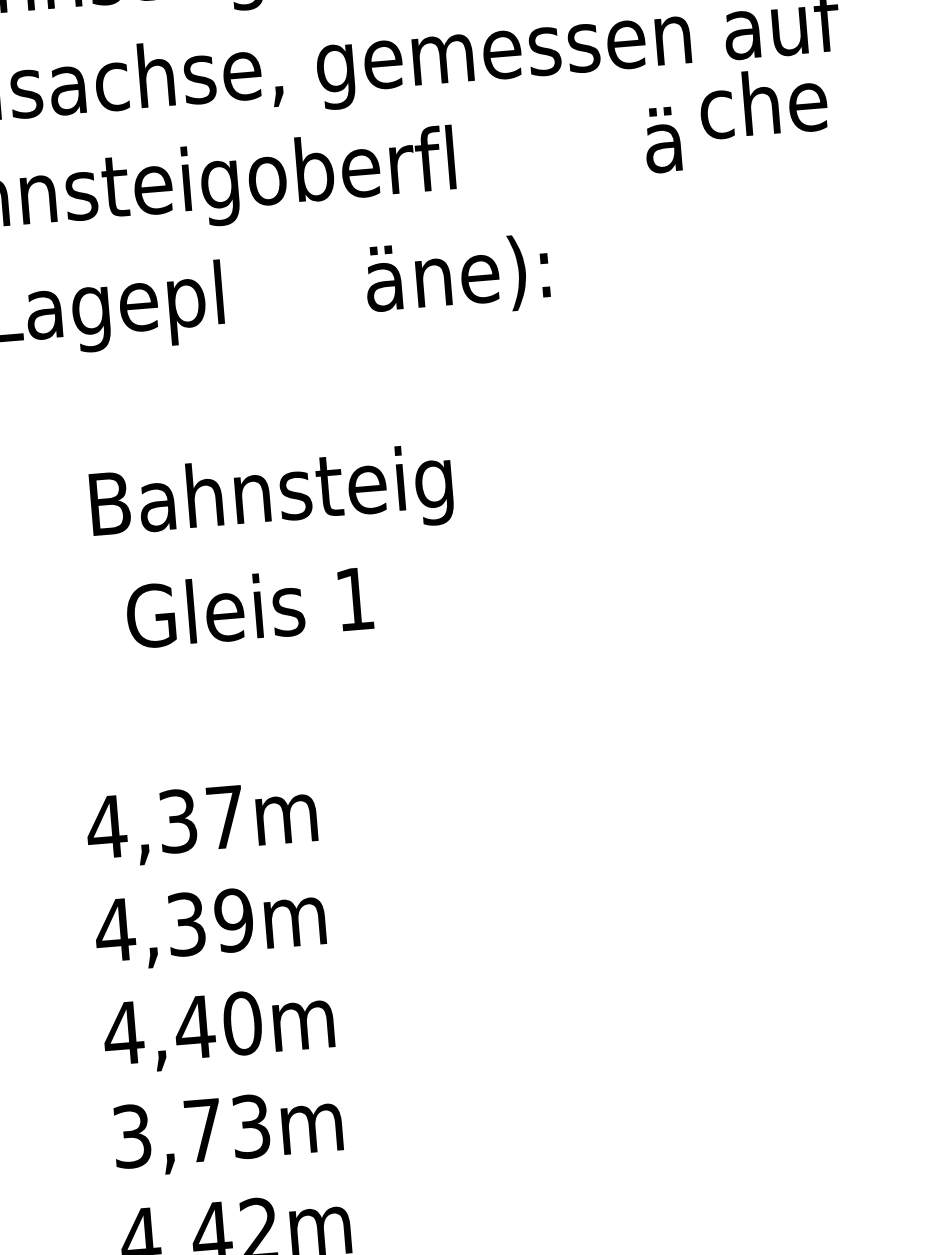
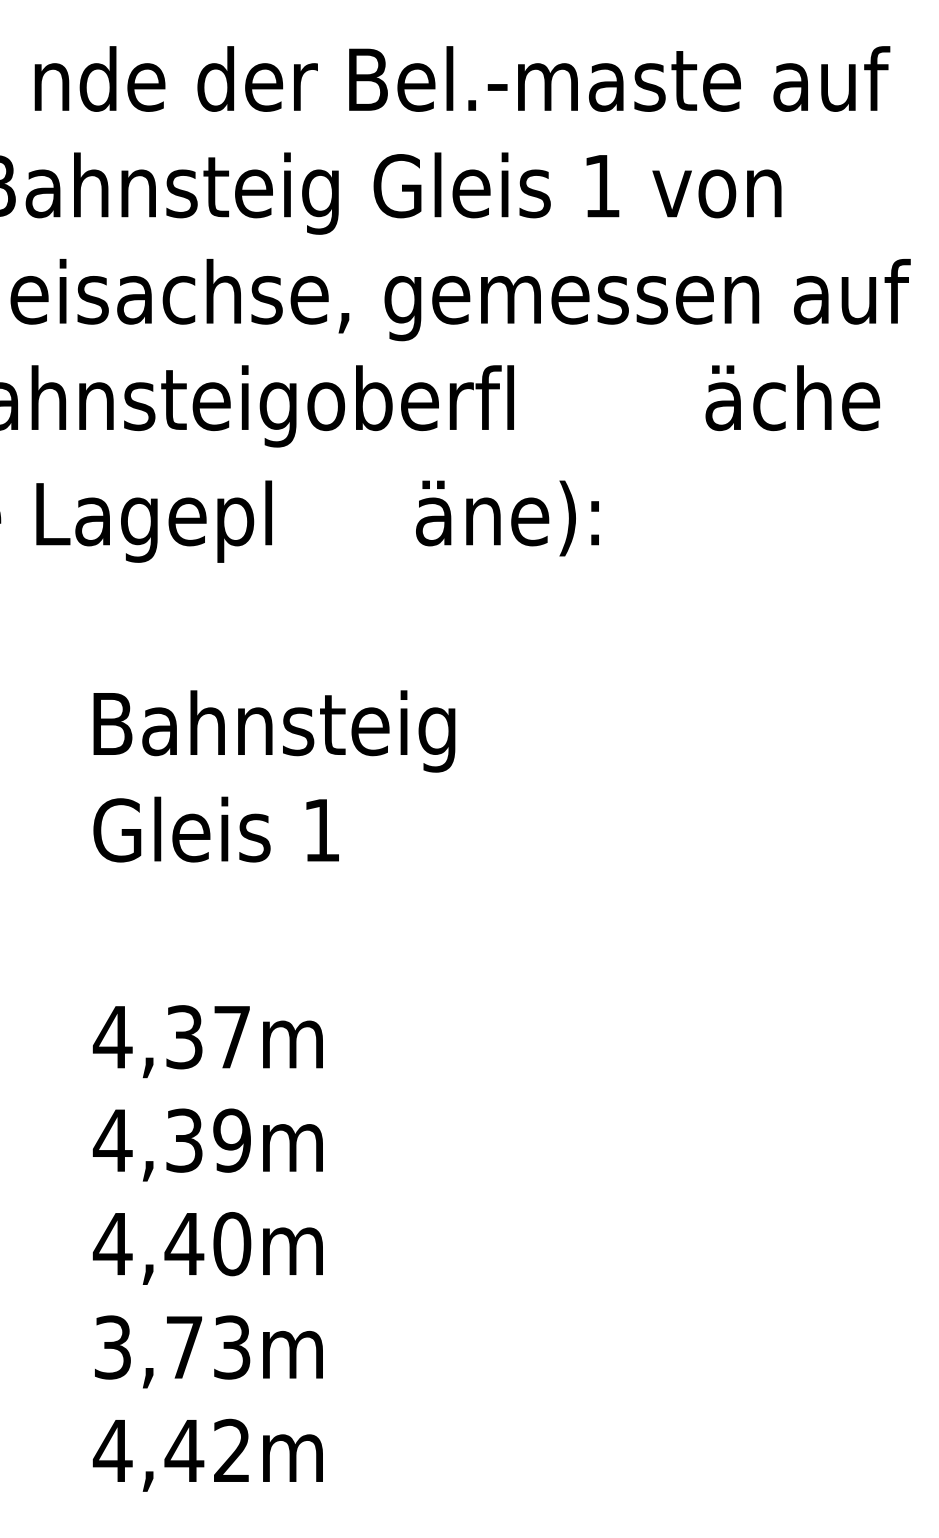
text: (763, 103) -> (816, 398), moved
text: (271, 497) -> (274, 731), moved
text: (248, 607) -> (215, 829), moved

